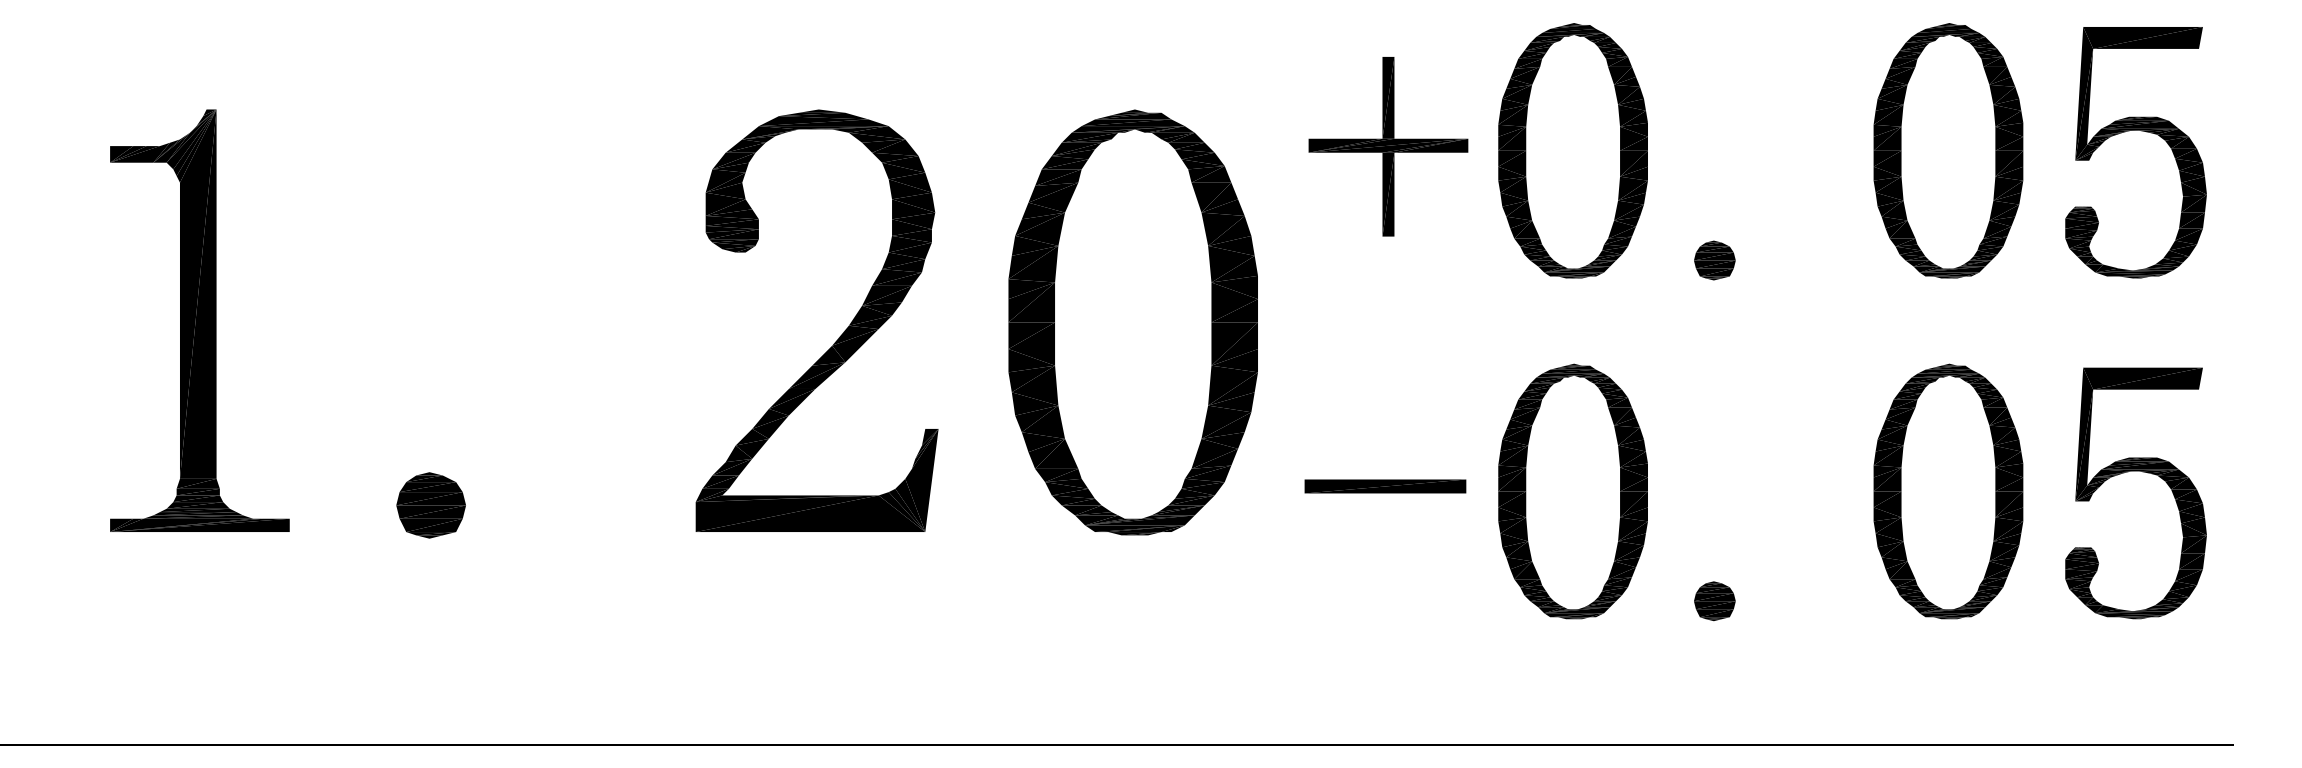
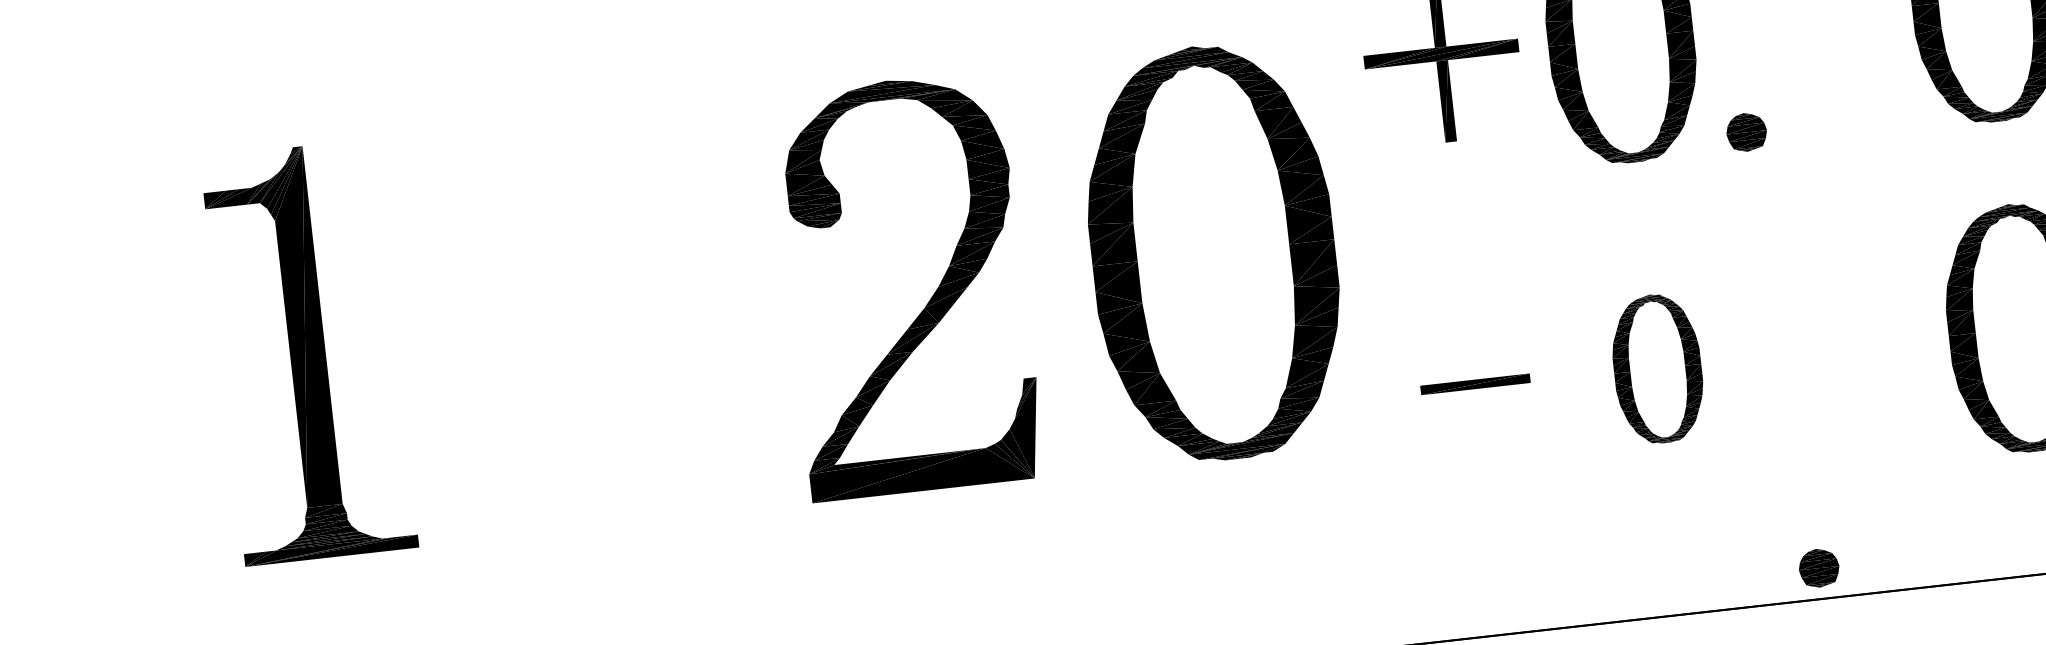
part: (1714, 260) -> (1746, 132), moved
part: (1385, 486) -> (1475, 384), size x0.7
part: (1572, 491) -> (1657, 368), size x0.6
part: (430, 505) -> (552, 506), removed
part: (1714, 601) -> (1818, 568), moved

